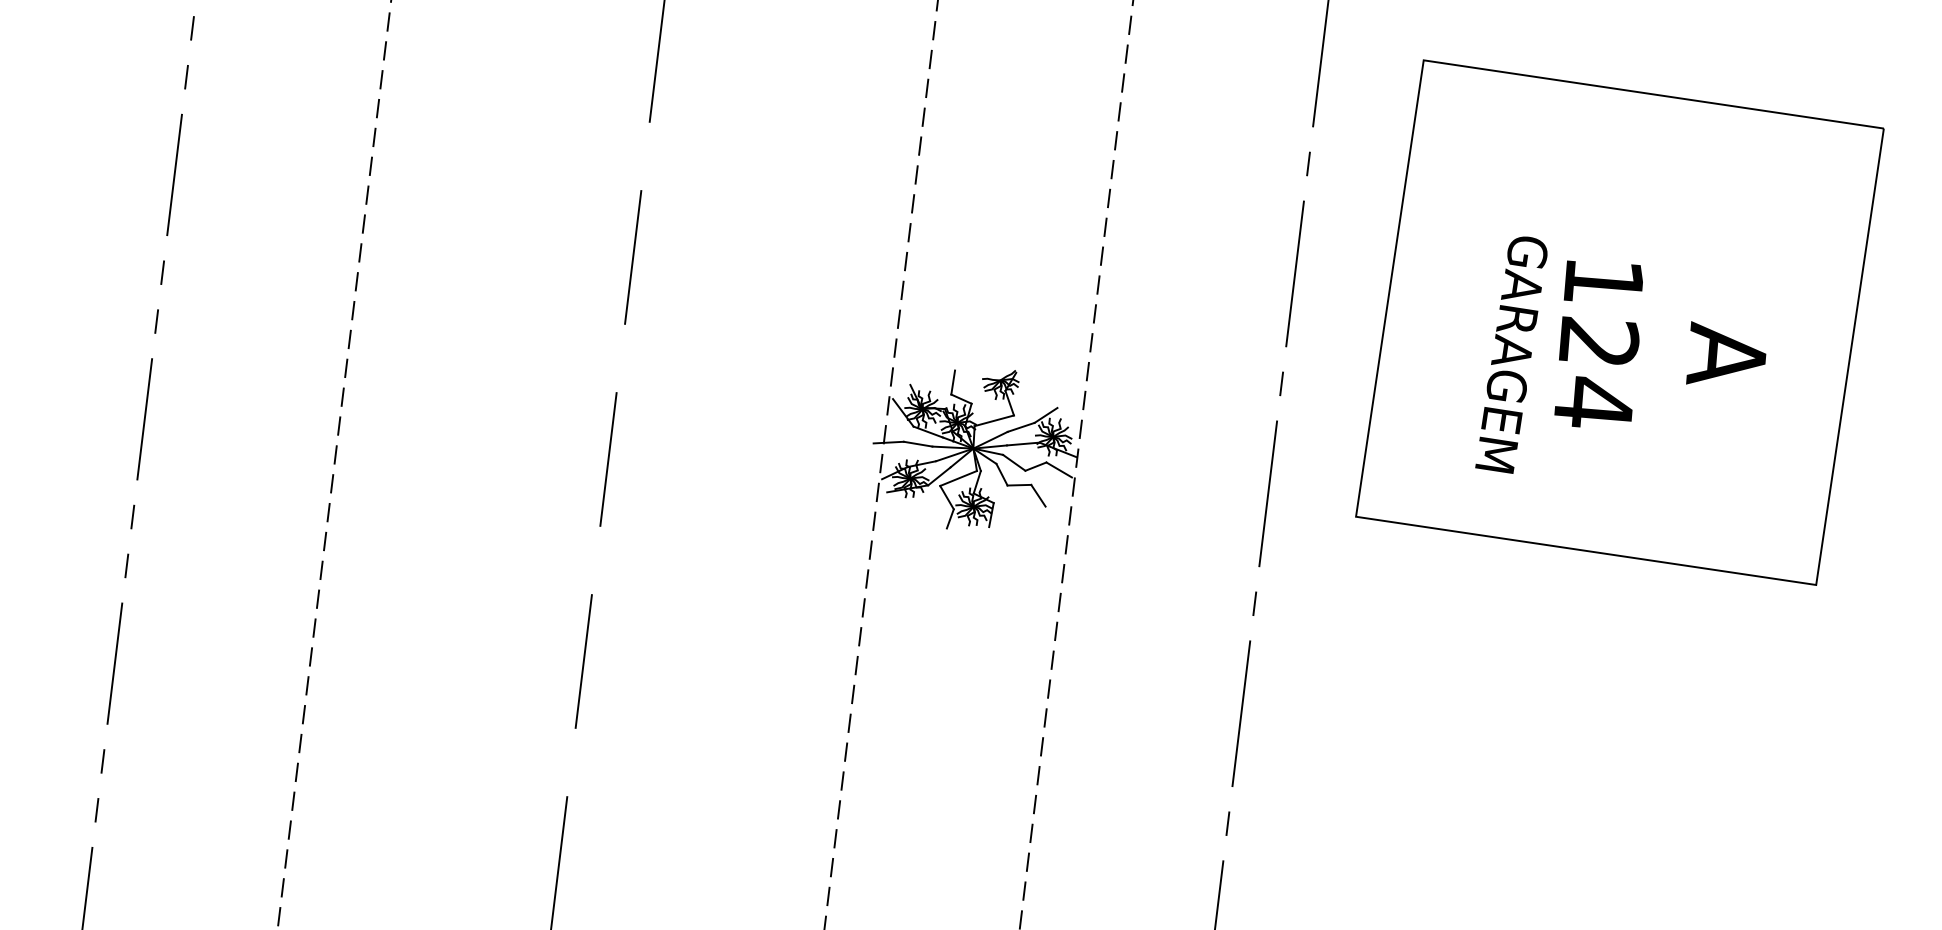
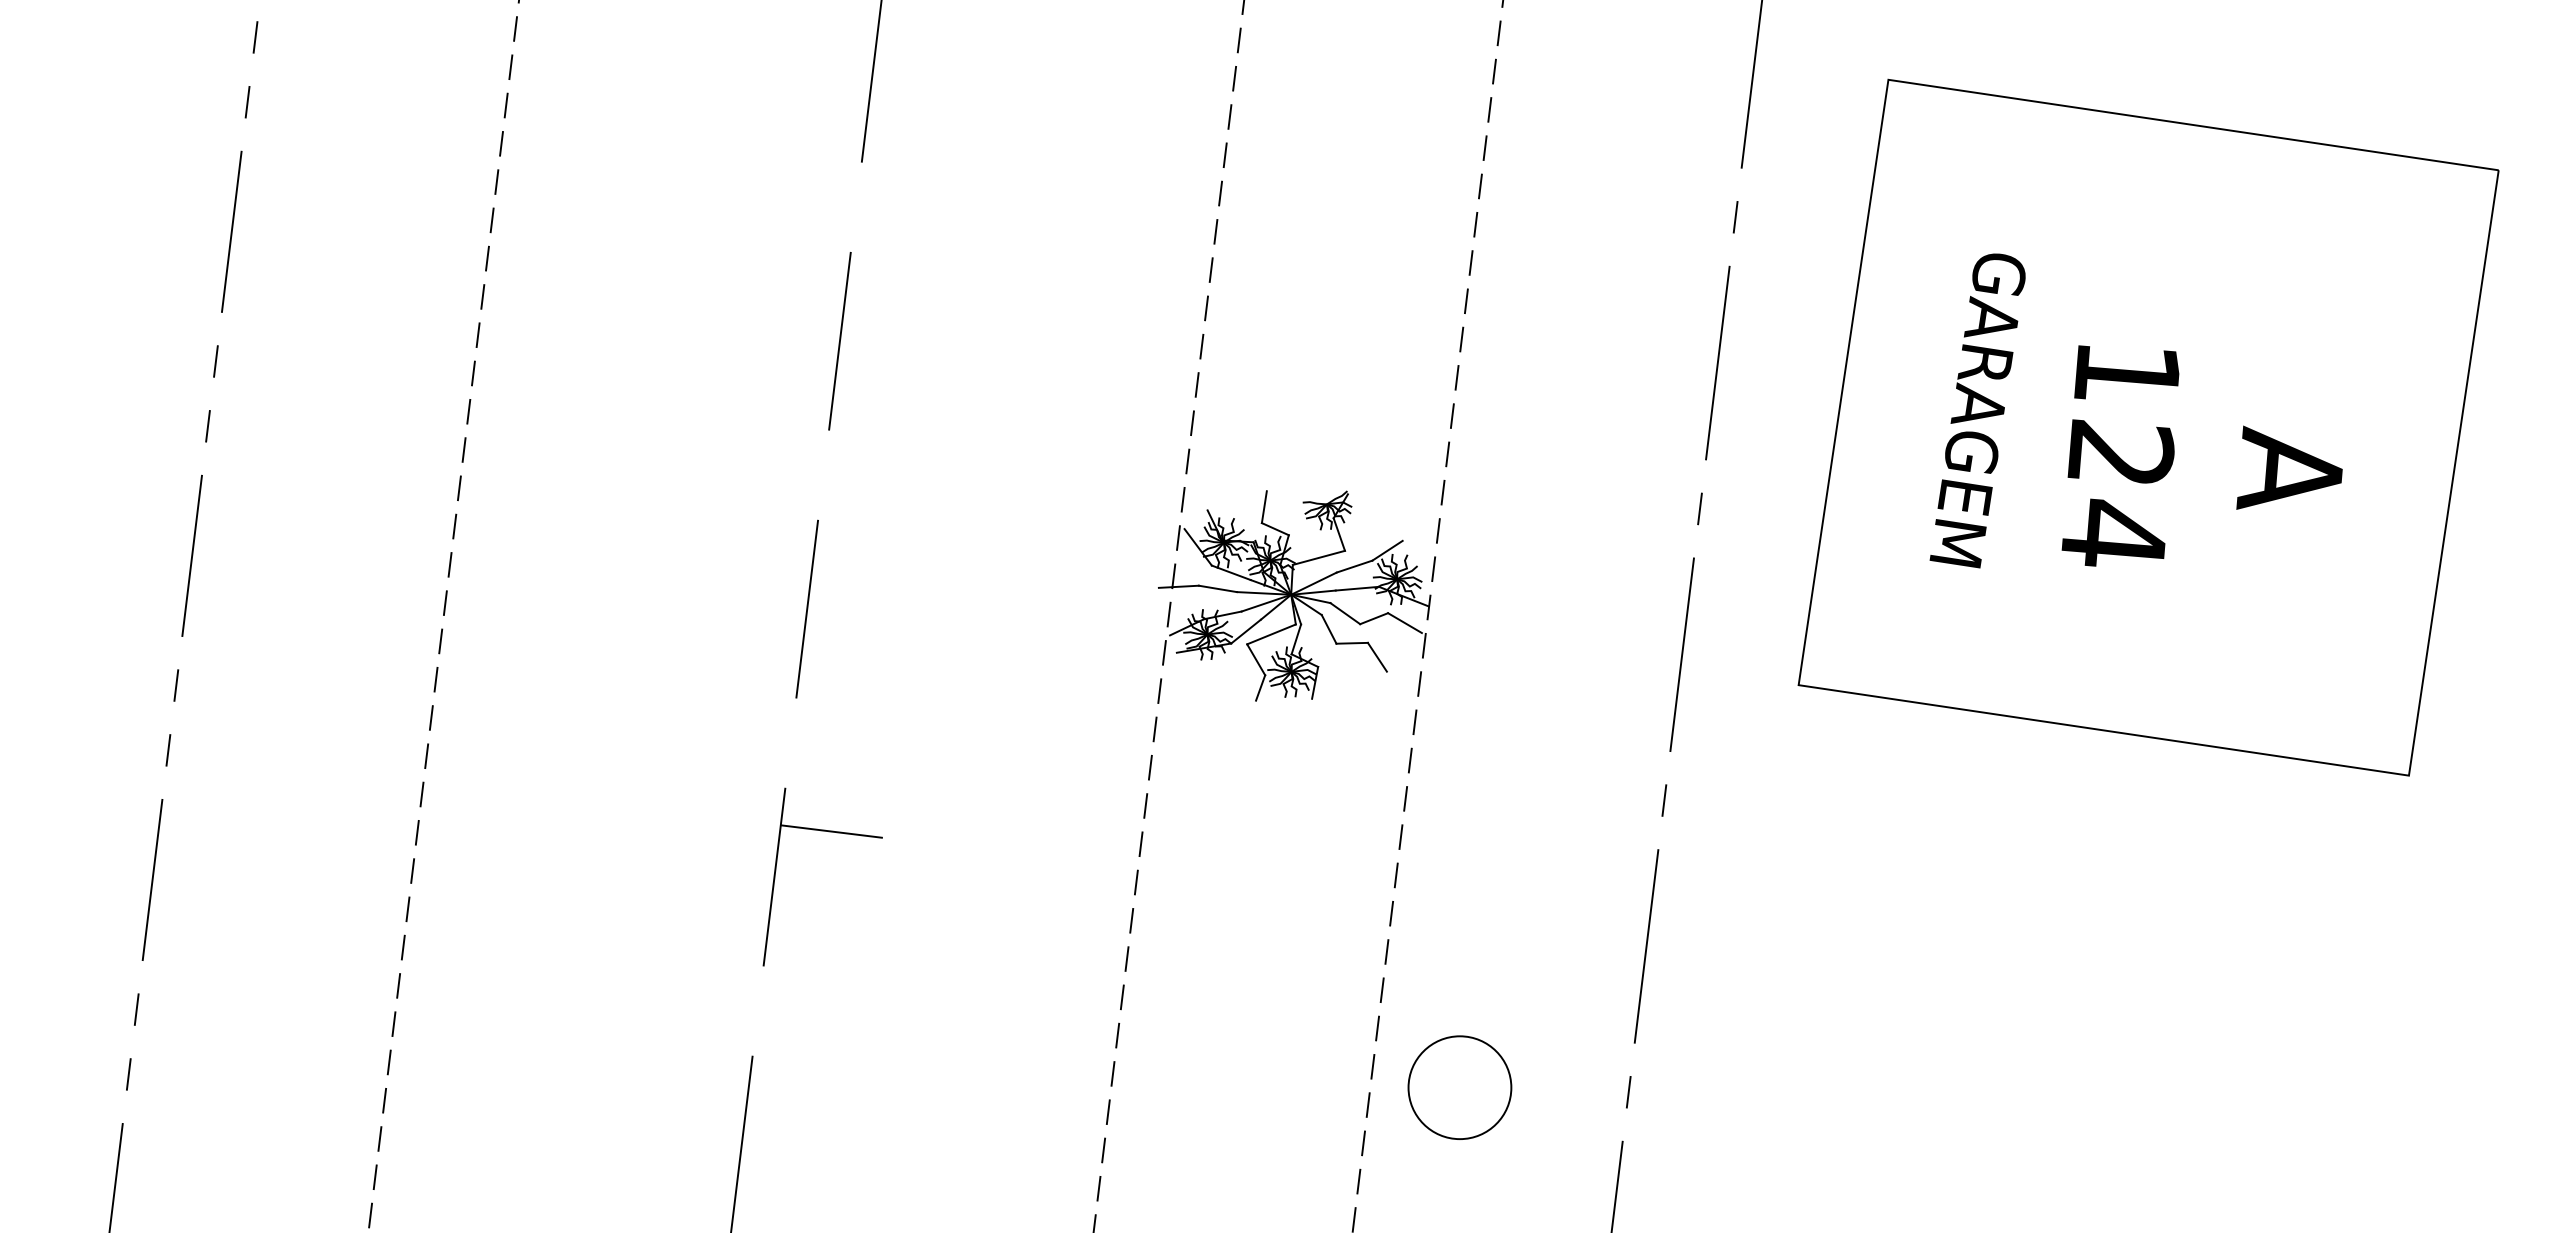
text: (1511, 354) -> (1977, 410), moved
line: (626, 627) -> (831, 831), added
circle: (1100, 820) -> (1459, 1087), added

